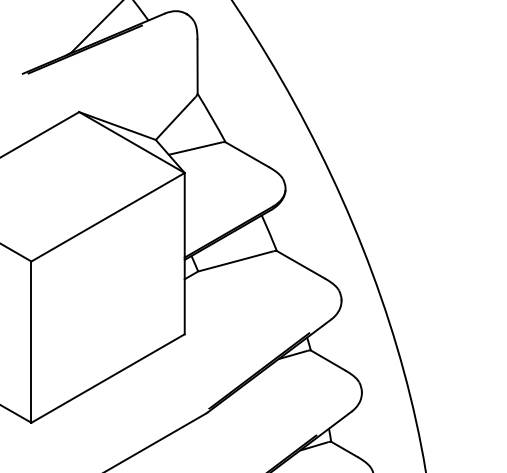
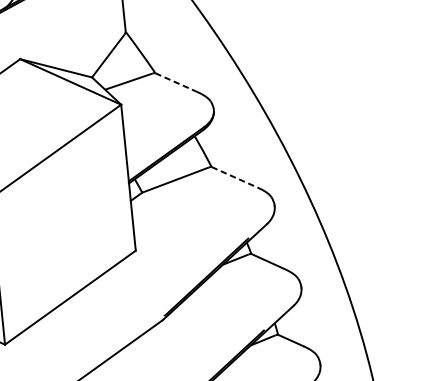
line: (247, 154) -> (176, 82), solid -> dashed
line: (300, 264) -> (234, 177), solid -> dashed

